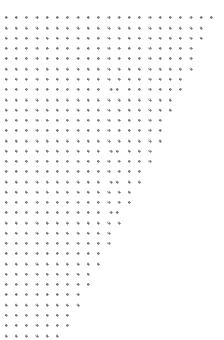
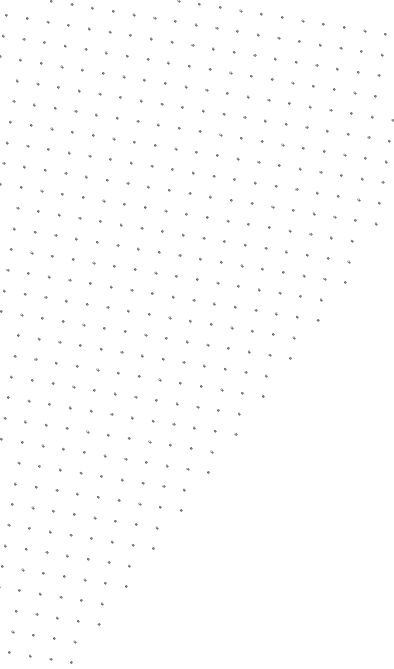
part: (113, 89) -> (268, 164), size x1.67
part: (113, 151) -> (248, 289), size x1.67
part: (113, 181) -> (238, 349), size x1.67
part: (113, 212) -> (228, 412), size x1.67

